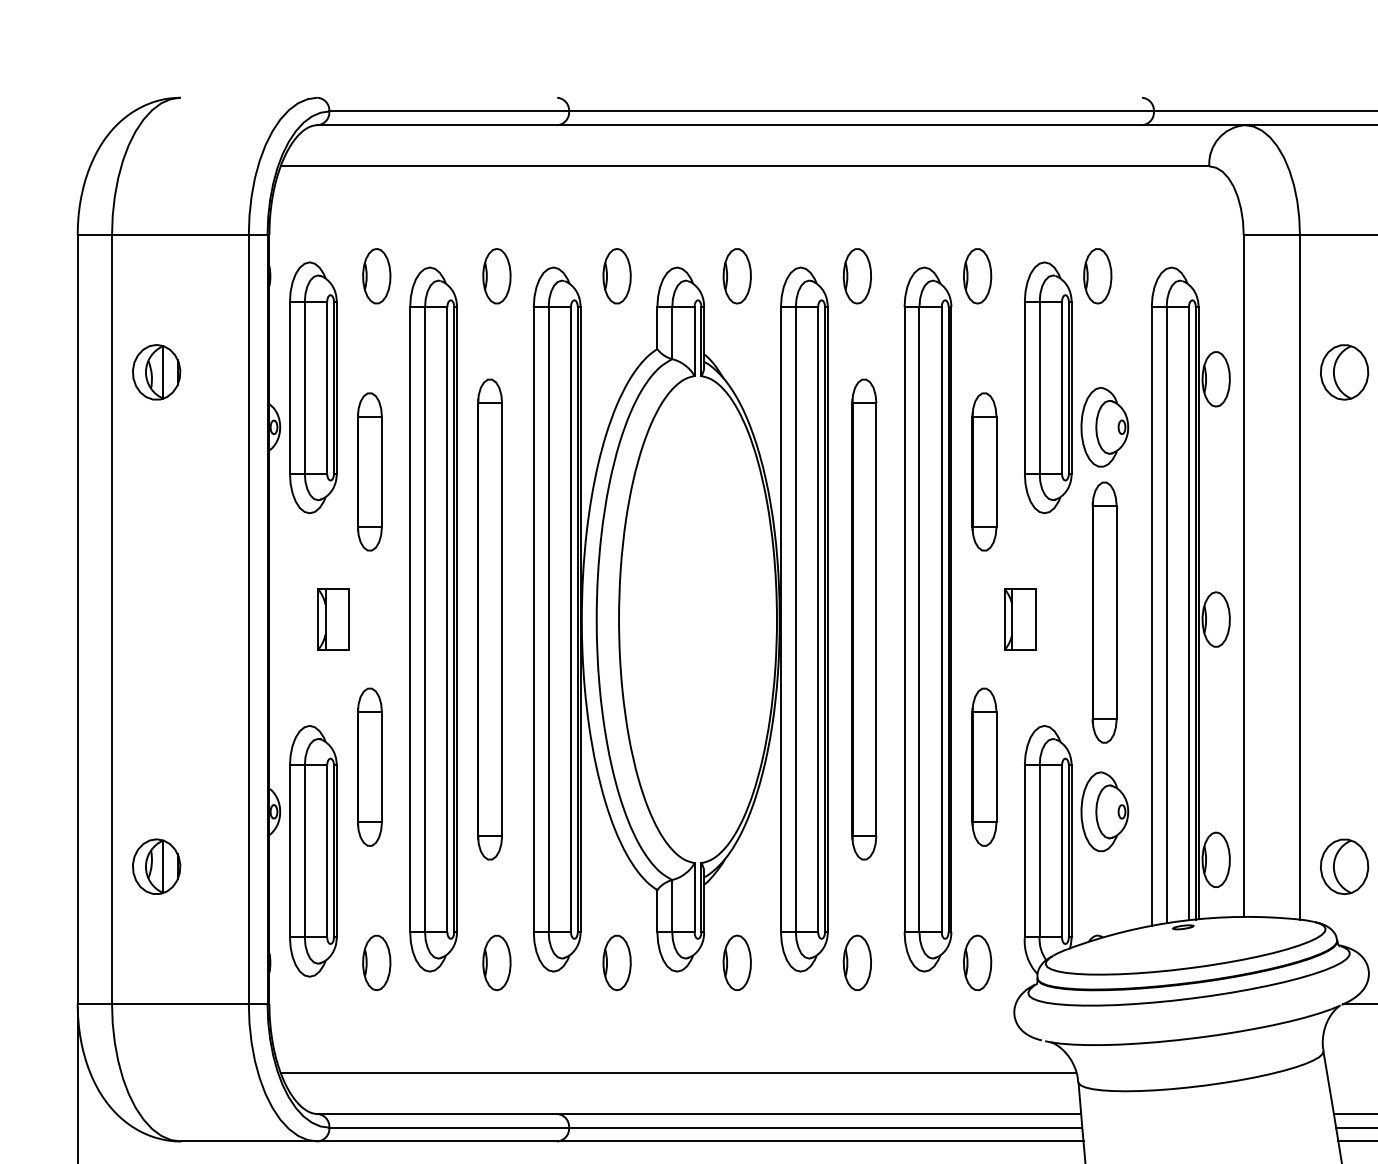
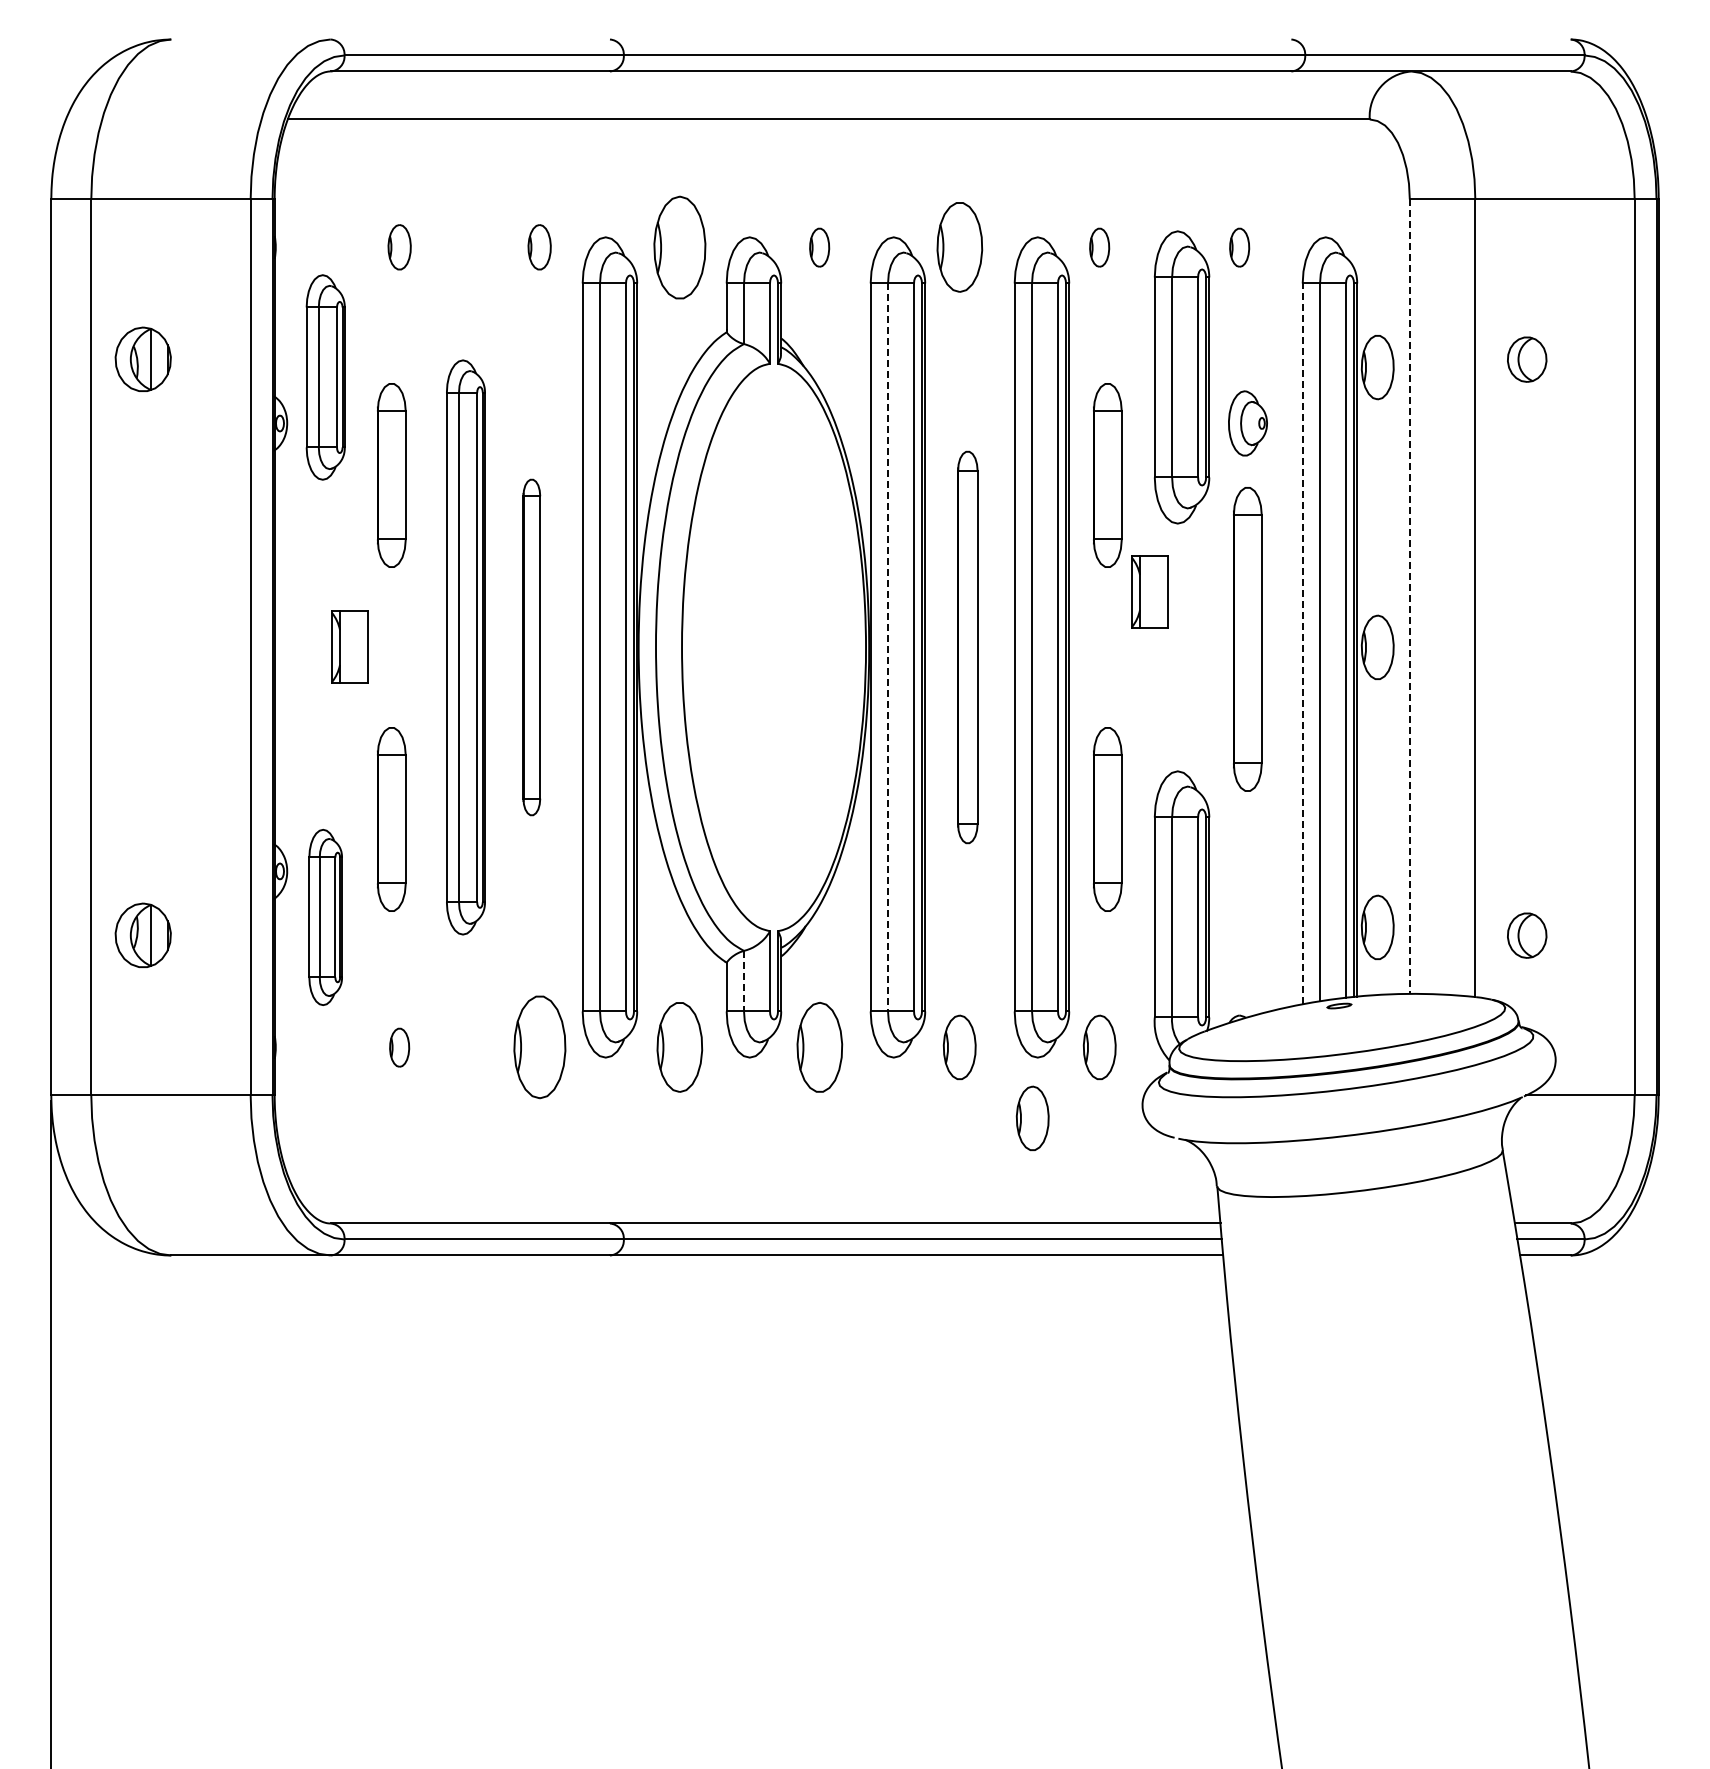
part: (376, 275) -> (399, 246), size x0.7
part: (496, 275) -> (539, 246), size x0.7
part: (616, 275) -> (679, 246), size x1.6
part: (737, 276) -> (819, 247), size x0.6
part: (857, 276) -> (959, 247), size x1.4
part: (977, 276) -> (1099, 247), size x0.6
part: (1097, 276) -> (1239, 247), size x0.6
part: (1343, 372) -> (1526, 359), size x0.7
part: (313, 387) -> (325, 377), size x0.7
part: (1104, 427) -> (1247, 423), size x0.7
line: (1243, 576) -> (1409, 597), solid -> dashed
line: (1151, 616) -> (1302, 643), solid -> dashed
part: (1020, 618) -> (1149, 591), moved
part: (433, 619) -> (465, 647), size x0.7
part: (489, 619) -> (531, 647), size x0.6
line: (796, 619) -> (888, 647), solid -> dashed
part: (864, 619) -> (967, 647), size x0.7
part: (1104, 811) -> (1247, 871), removed
part: (313, 851) -> (325, 917), size x0.6
part: (1343, 866) -> (1526, 935), size x0.7
line: (672, 906) -> (744, 981), solid -> dashed
part: (376, 962) -> (399, 1047), size x0.6
part: (496, 962) -> (539, 1047), size x1.6
part: (616, 962) -> (679, 1047), size x1.4
part: (737, 962) -> (819, 1047), size x1.4
part: (919, 1023) -> (1032, 1118), added
line: (677, 1072) -> (750, 1175), removed

